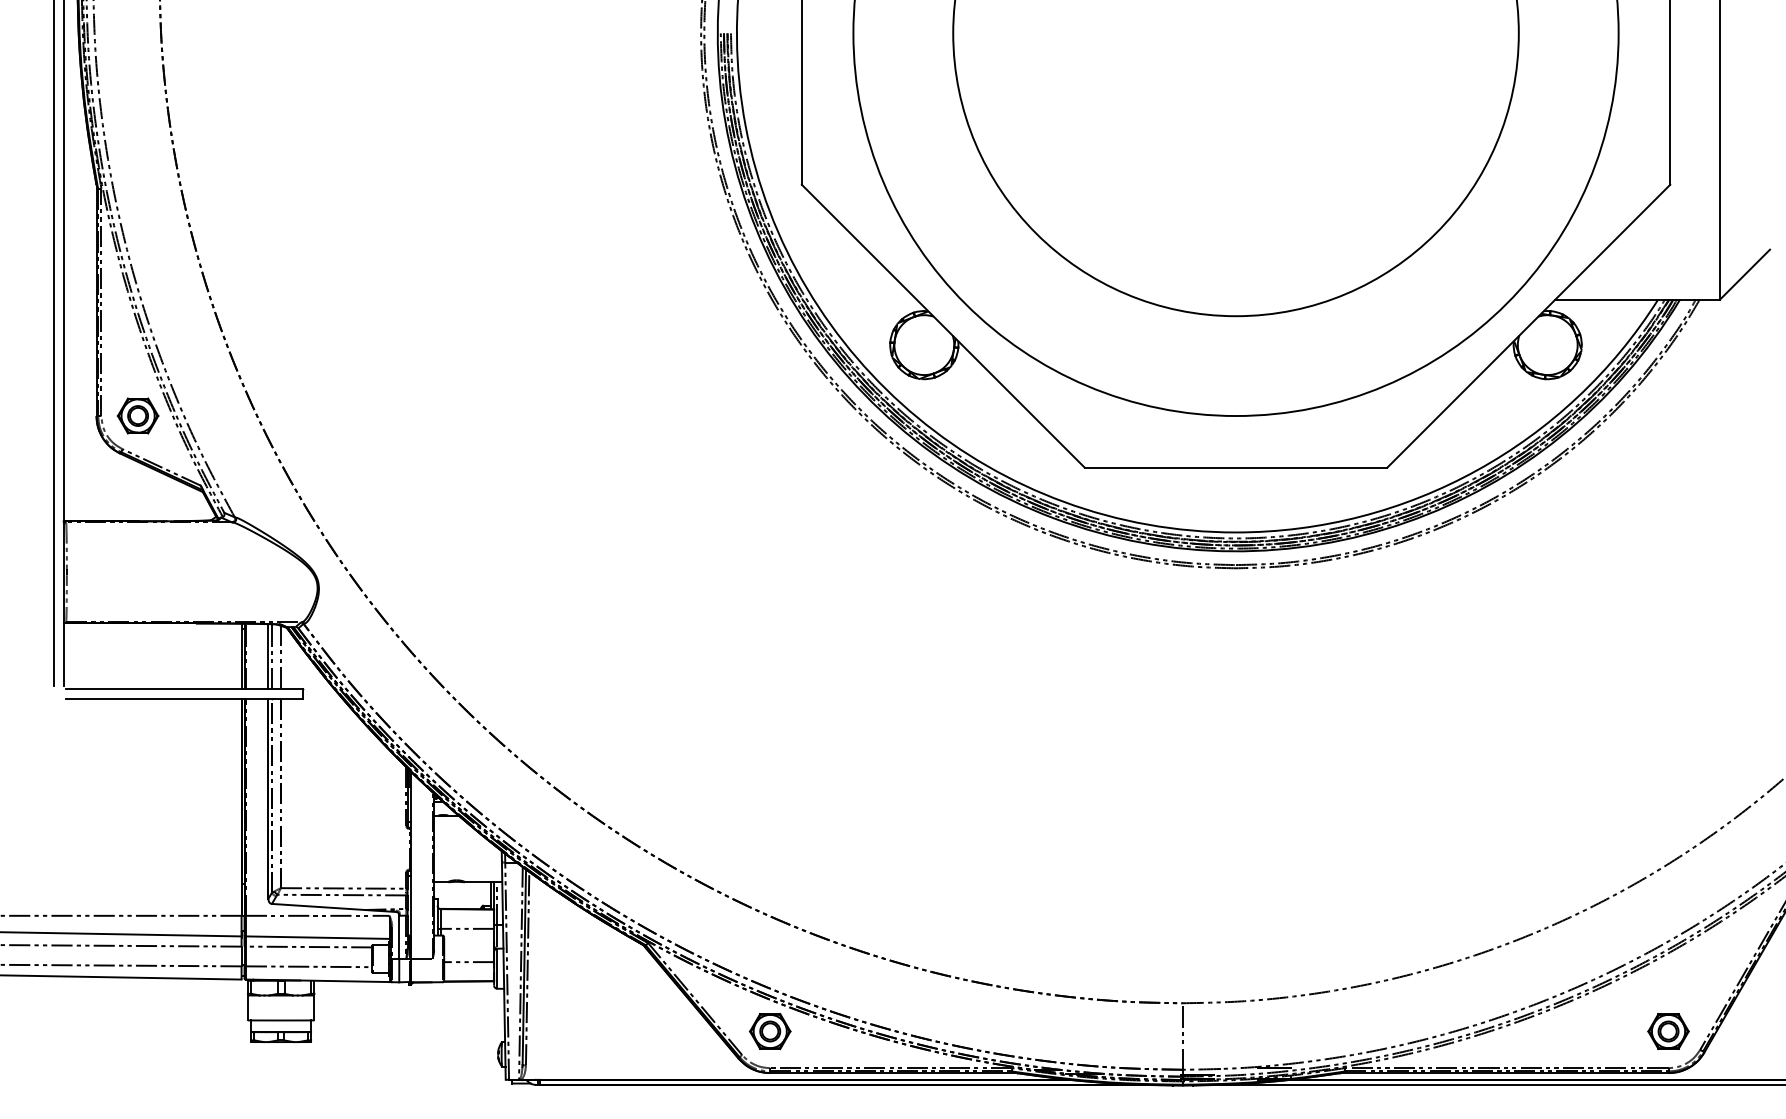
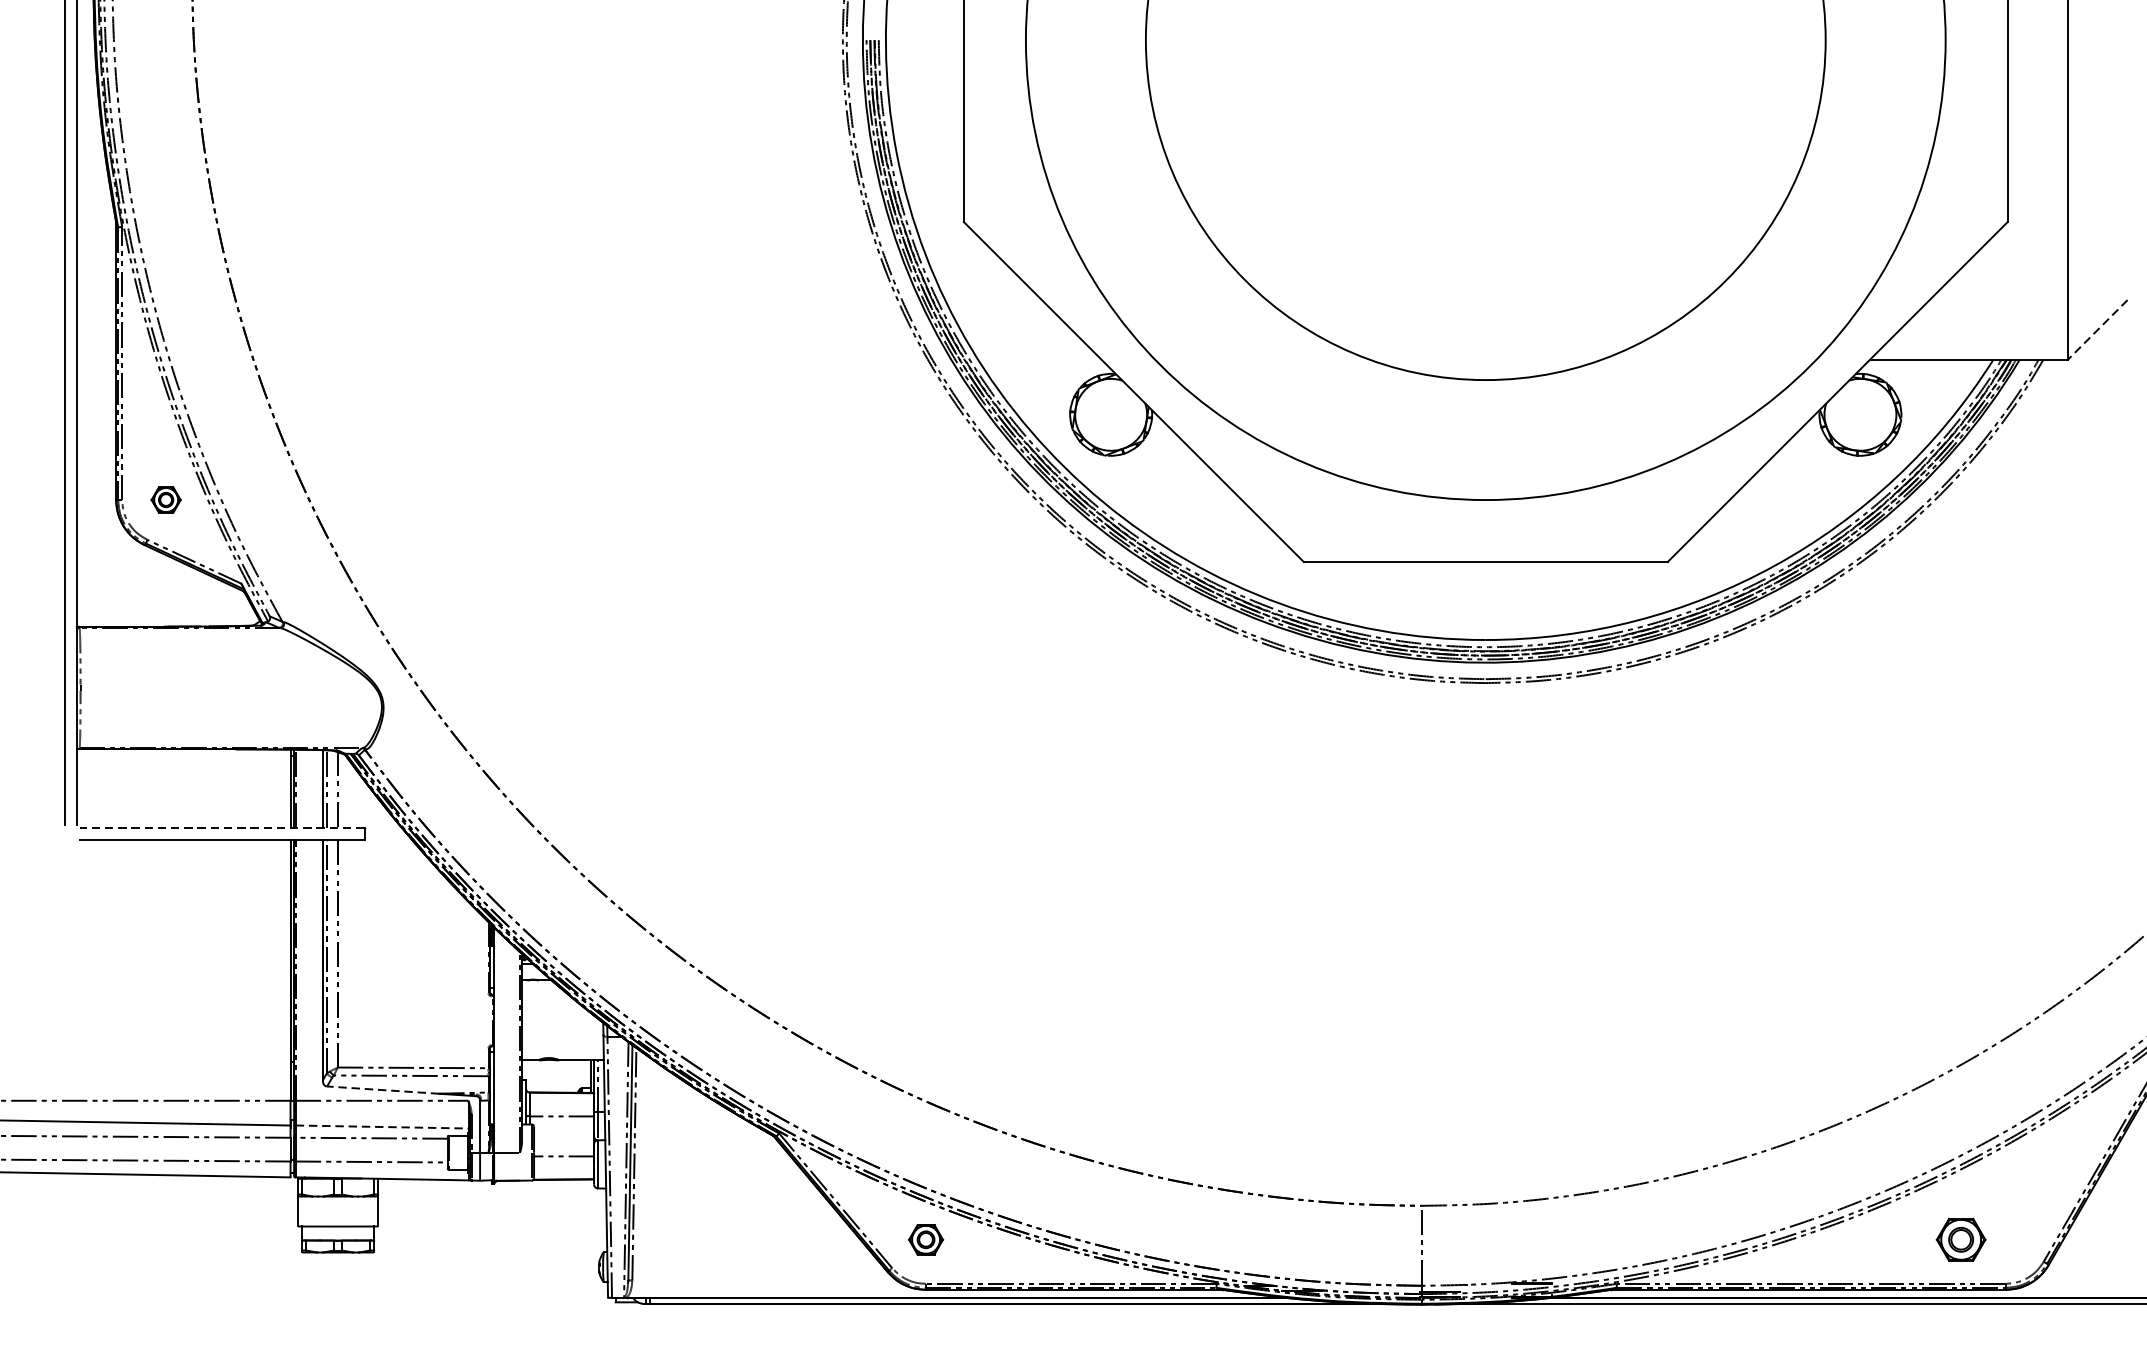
line: (1744, 274) -> (2096, 329), solid -> dashed
part: (137, 415) -> (165, 499), size x0.6
line: (184, 688) -> (221, 827), solid -> dashed
line: (318, 906) -> (383, 1089), solid -> dashed
line: (317, 937) -> (381, 1126), solid -> dashed
part: (770, 1031) -> (926, 1239), size x0.7
part: (1668, 1031) -> (1961, 1239), moved

